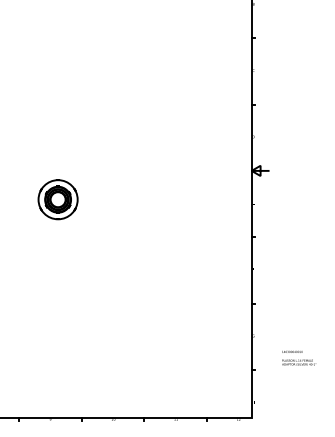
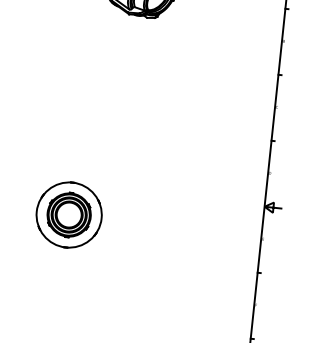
part: (57, 199) -> (68, 214), size x1.67

